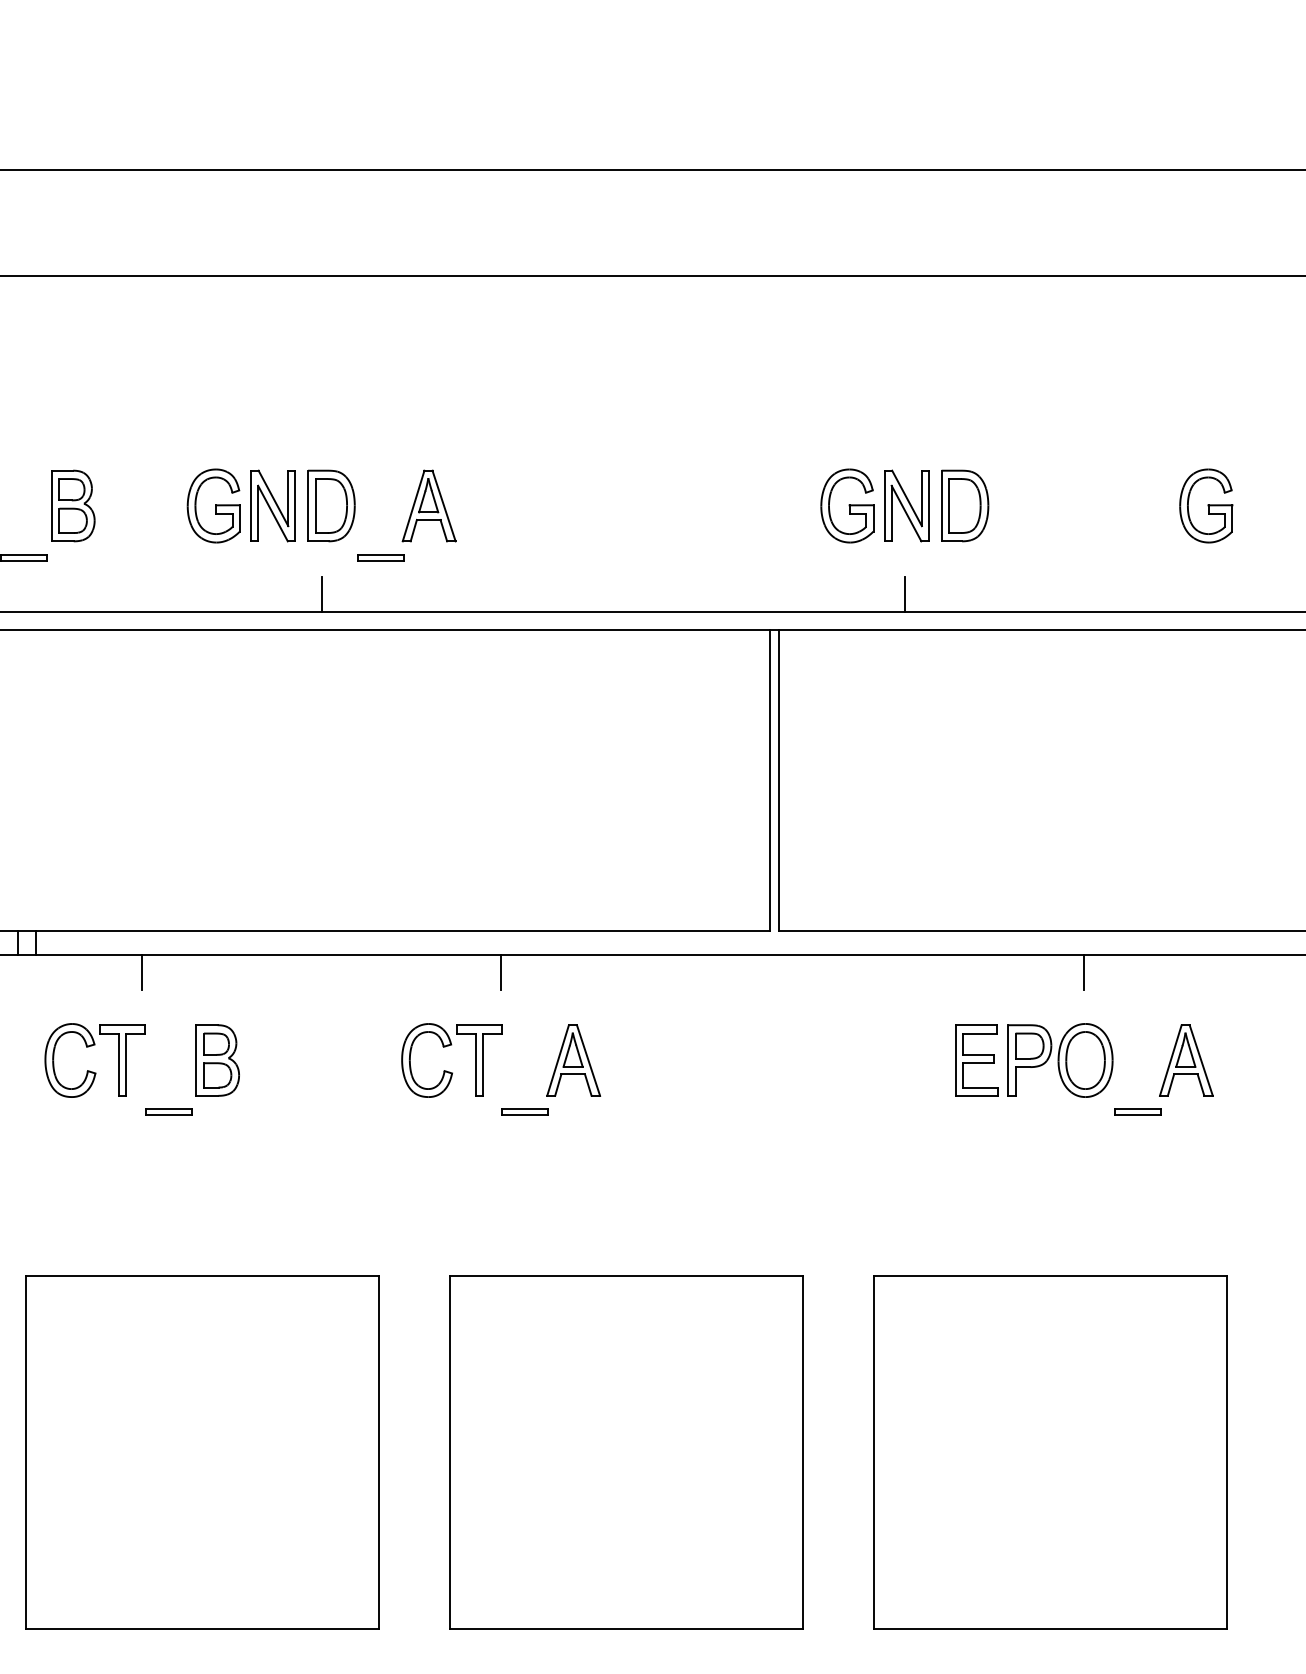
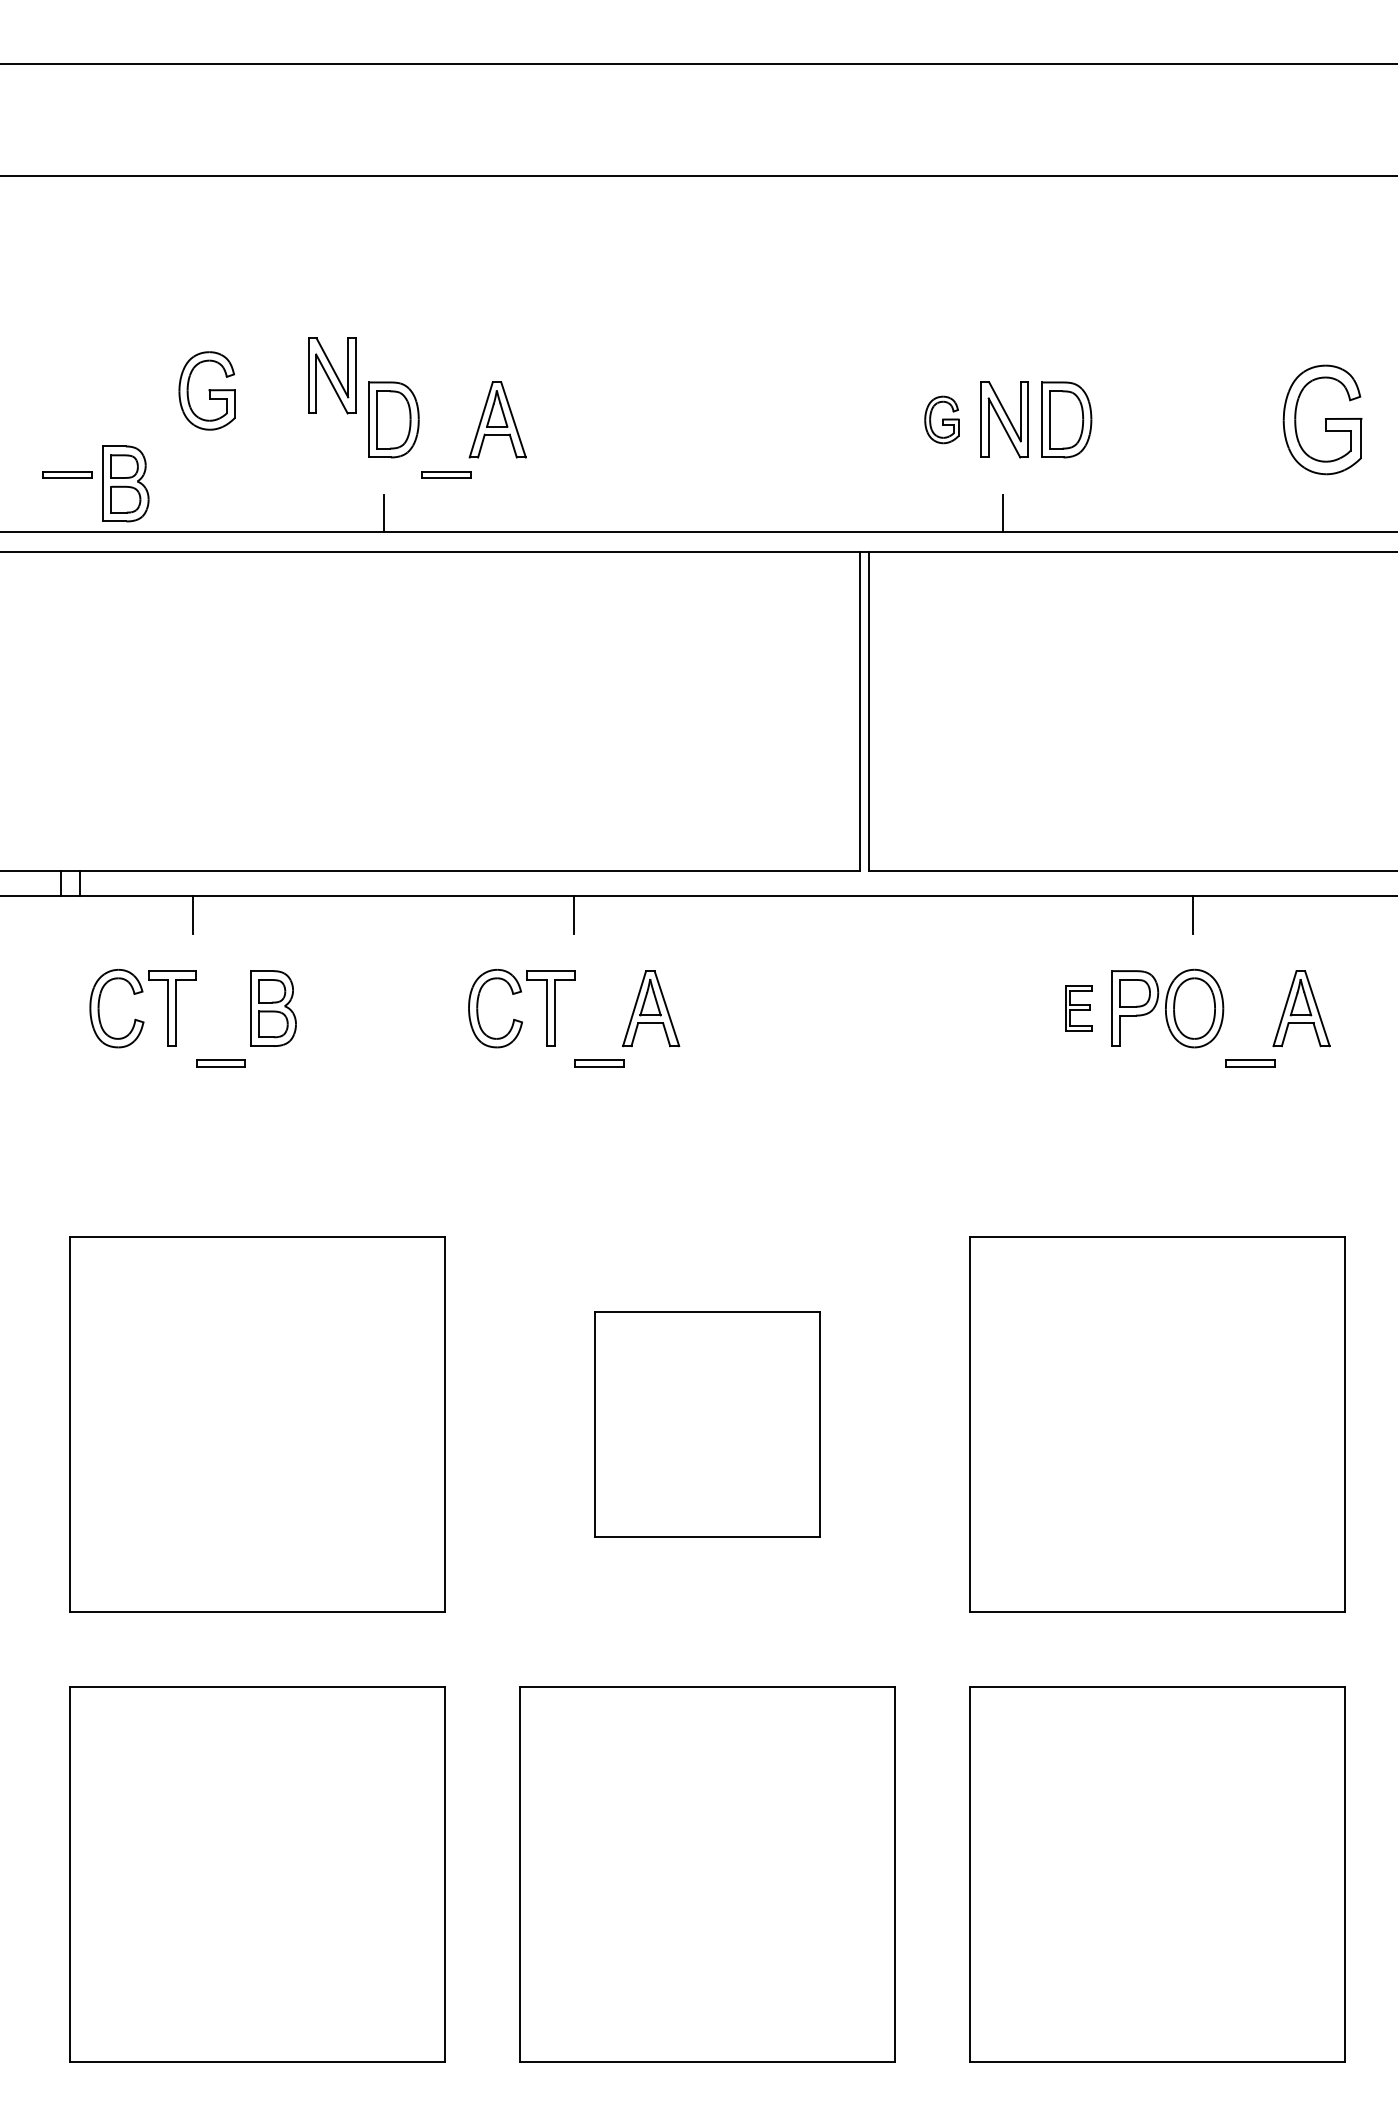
part: (72, 505) -> (125, 483), moved
part: (213, 505) -> (206, 390), moved
part: (273, 505) -> (332, 375), moved
part: (847, 505) -> (941, 419), size x0.6
part: (1206, 505) -> (1322, 419), size x1.4
part: (976, 1060) -> (1078, 1008), size x0.6
part: (626, 1452) -> (707, 1424), size x0.6

